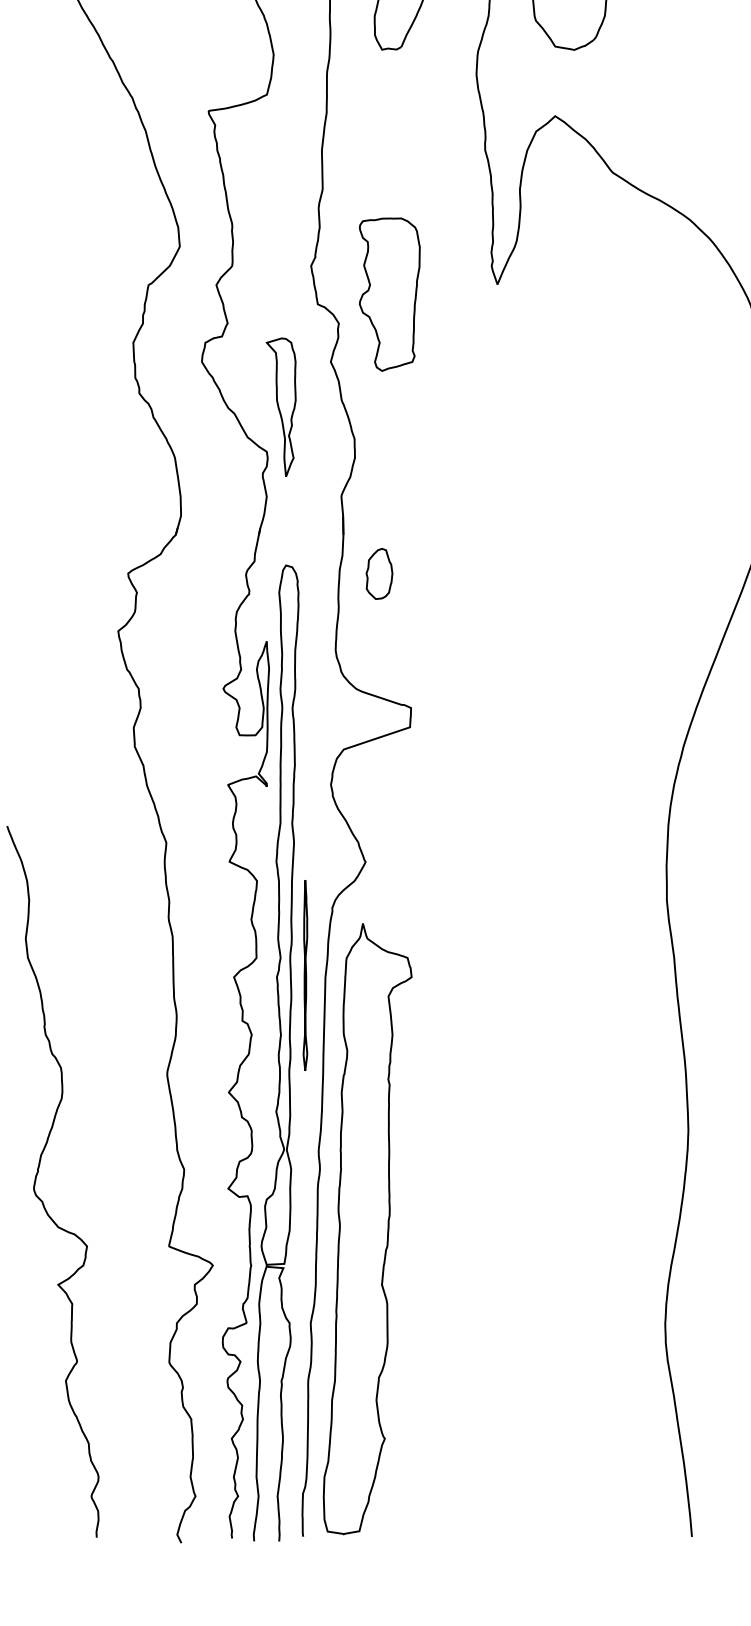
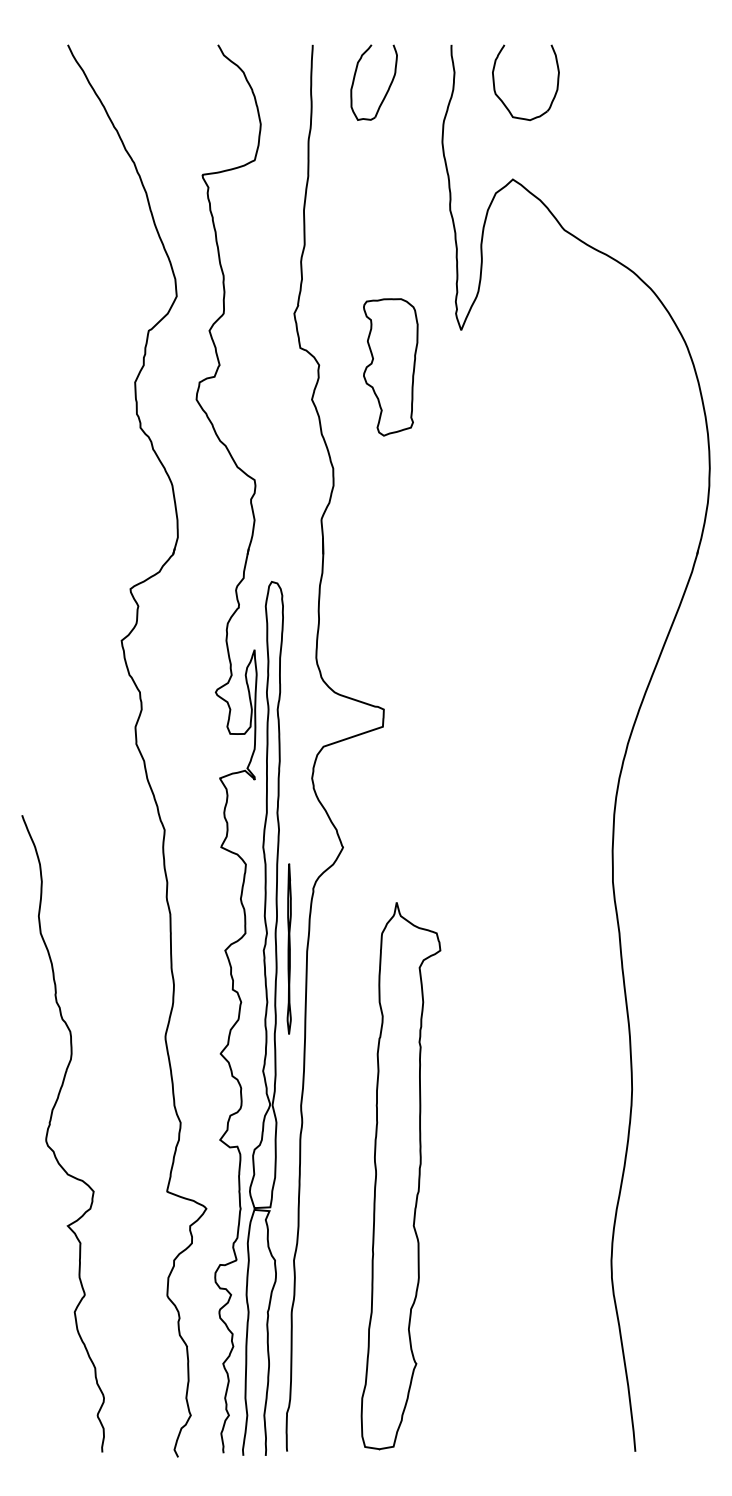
part: (389, 294) -> (390, 367), moved
part: (281, 406) -> (267, 439), removed
part: (379, 573) -> (355, 589), removed
part: (367, 1229) -> (400, 1176), moved

